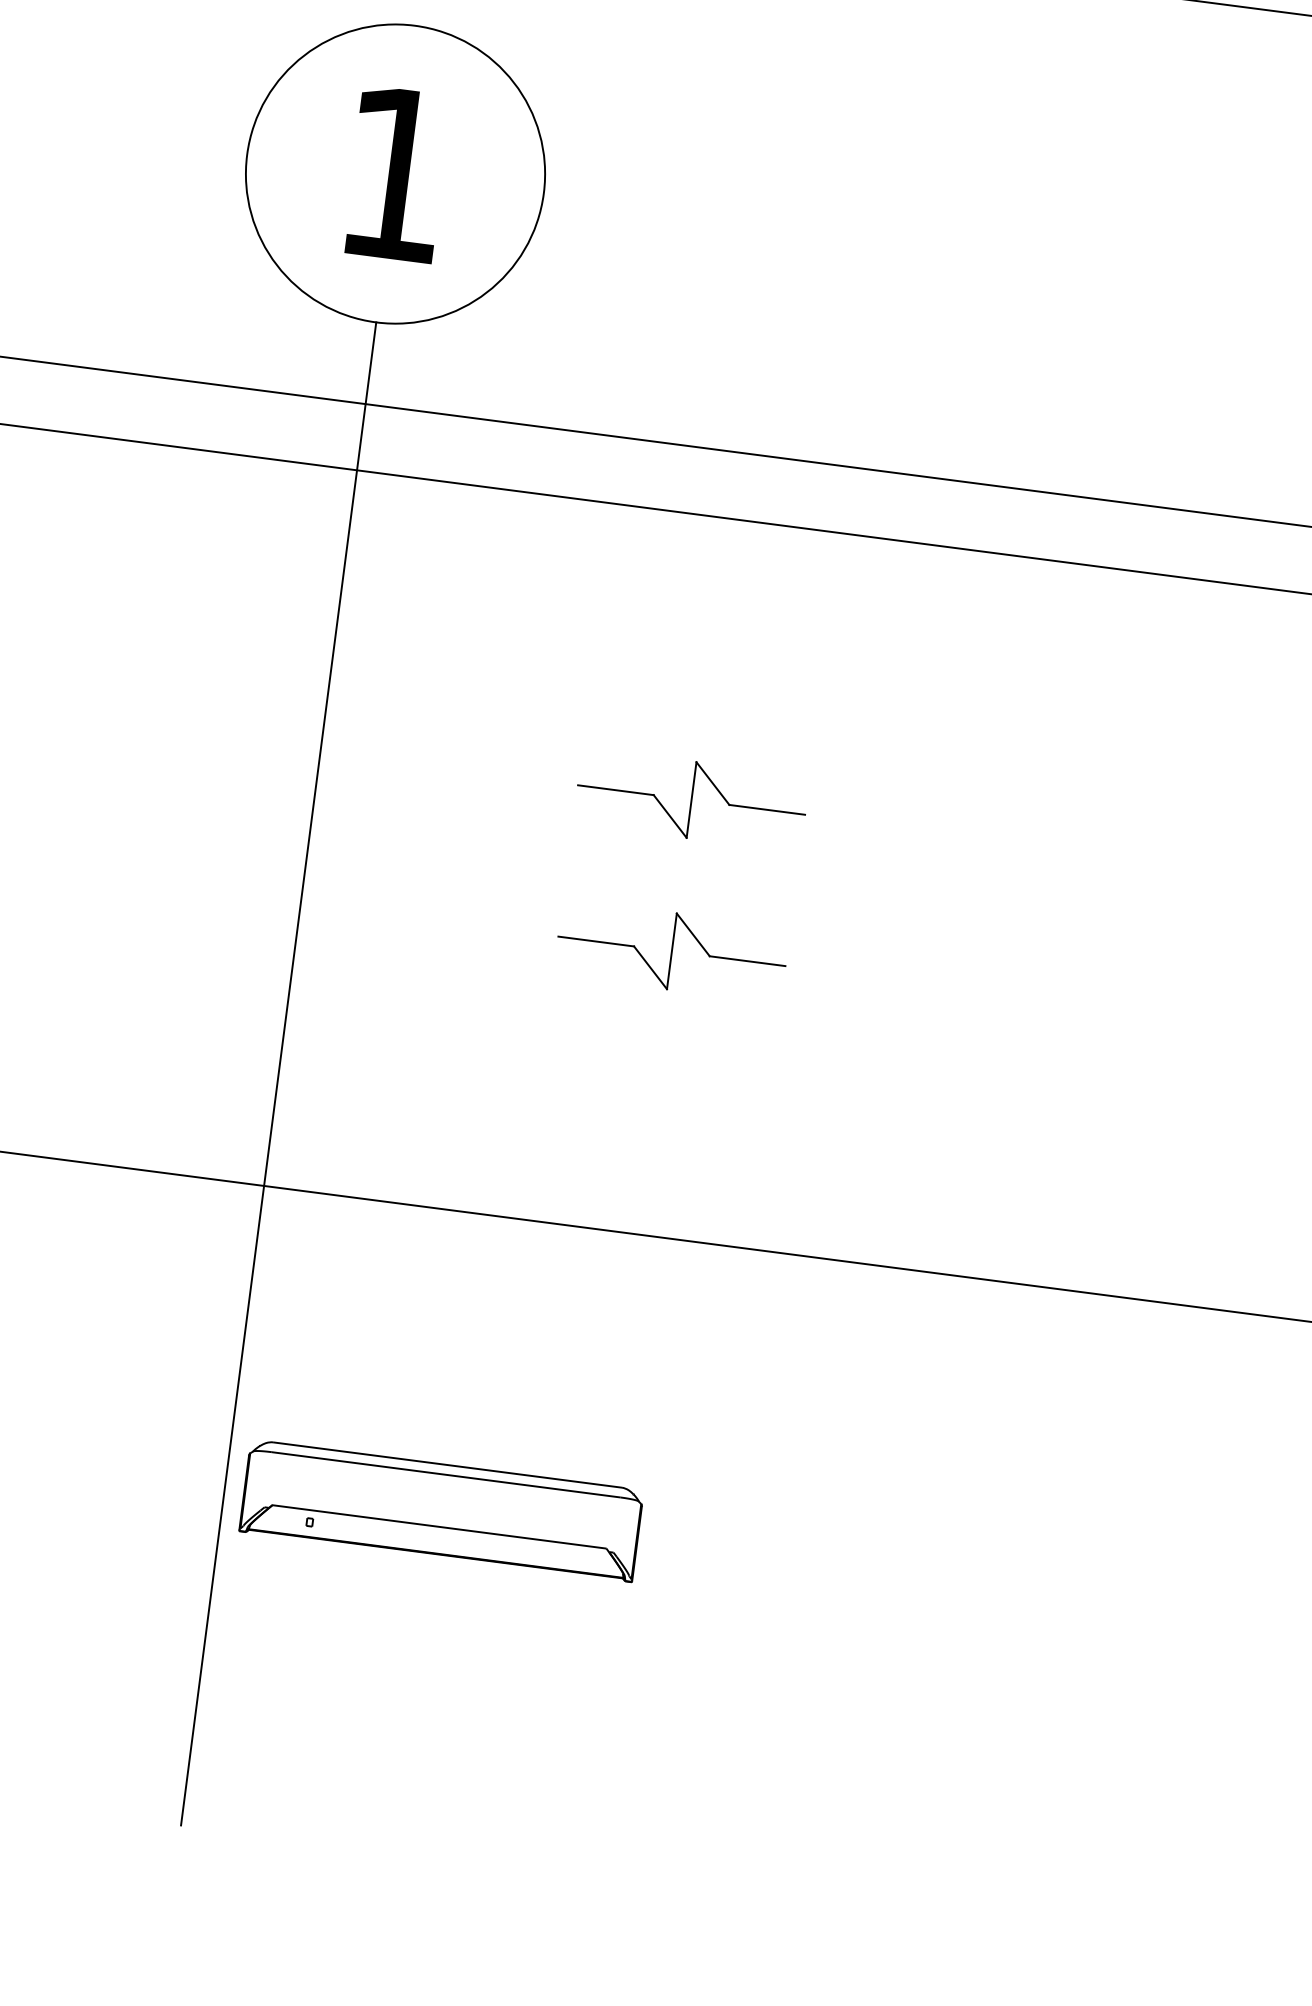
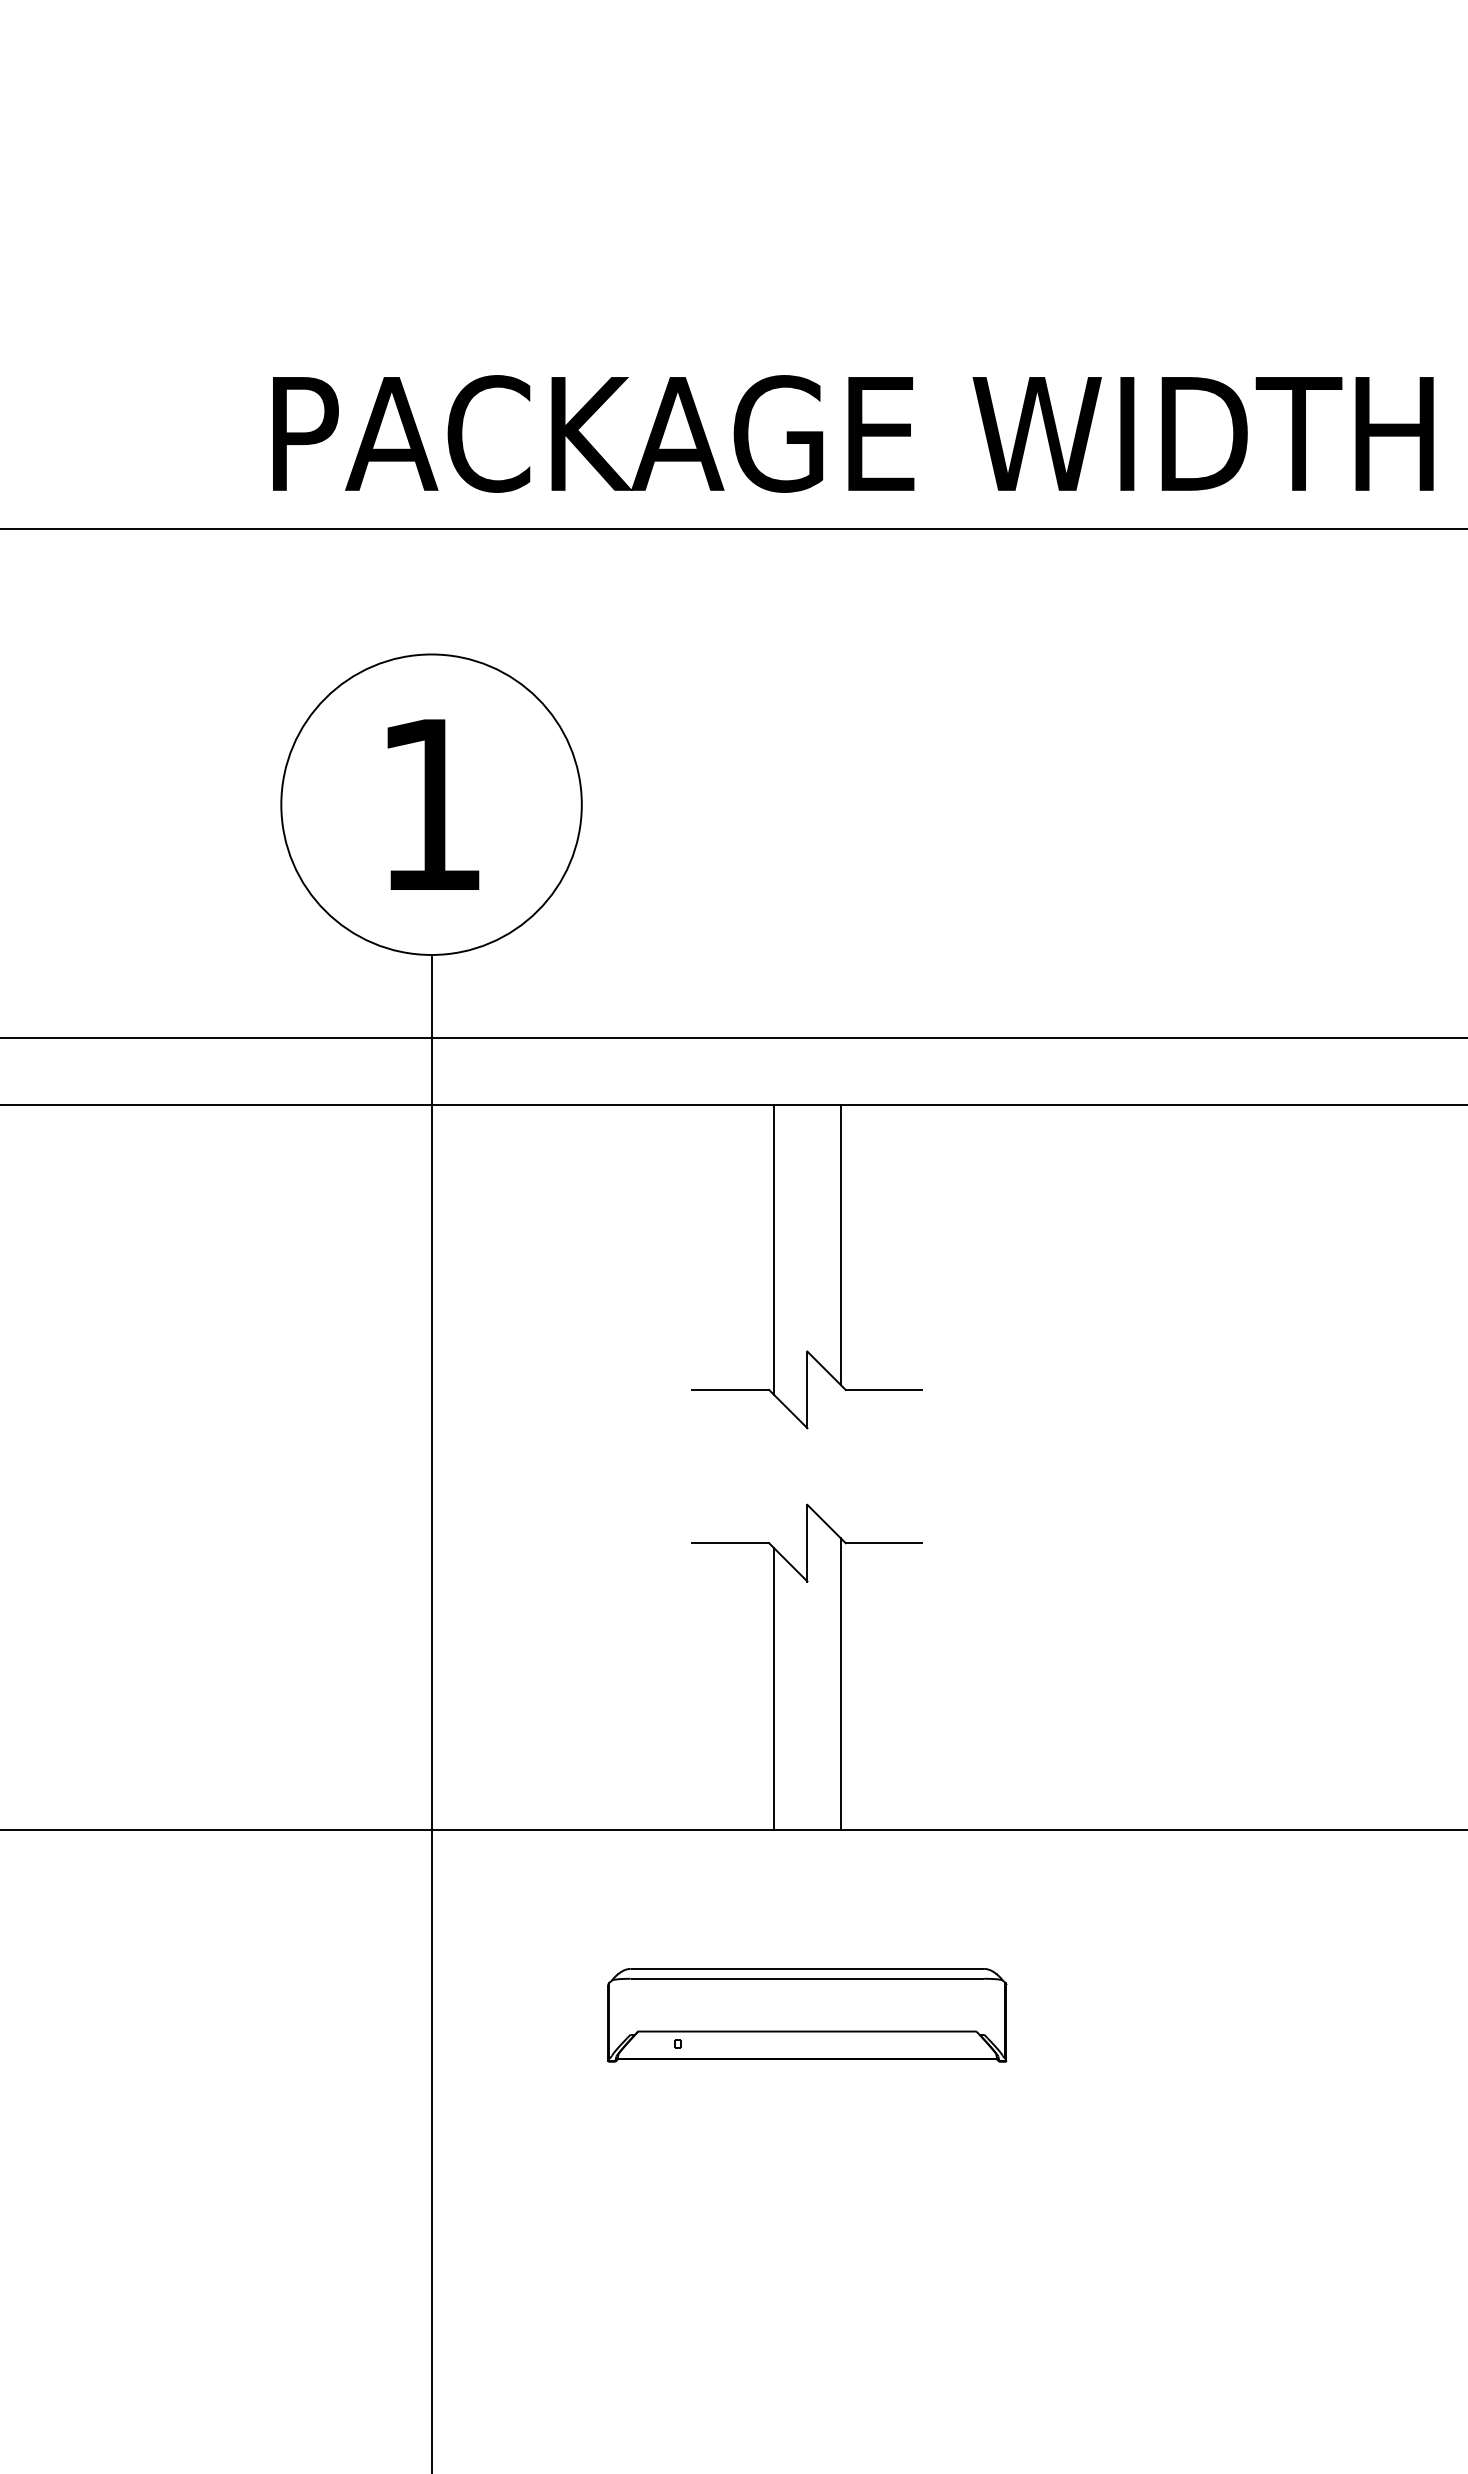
line: (676, 657) -> (773, 1249), added
line: (742, 660) -> (840, 1244), added
line: (619, 1090) -> (773, 1688), added
line: (686, 1094) -> (840, 1683), added
part: (441, 1511) -> (807, 2015), moved

